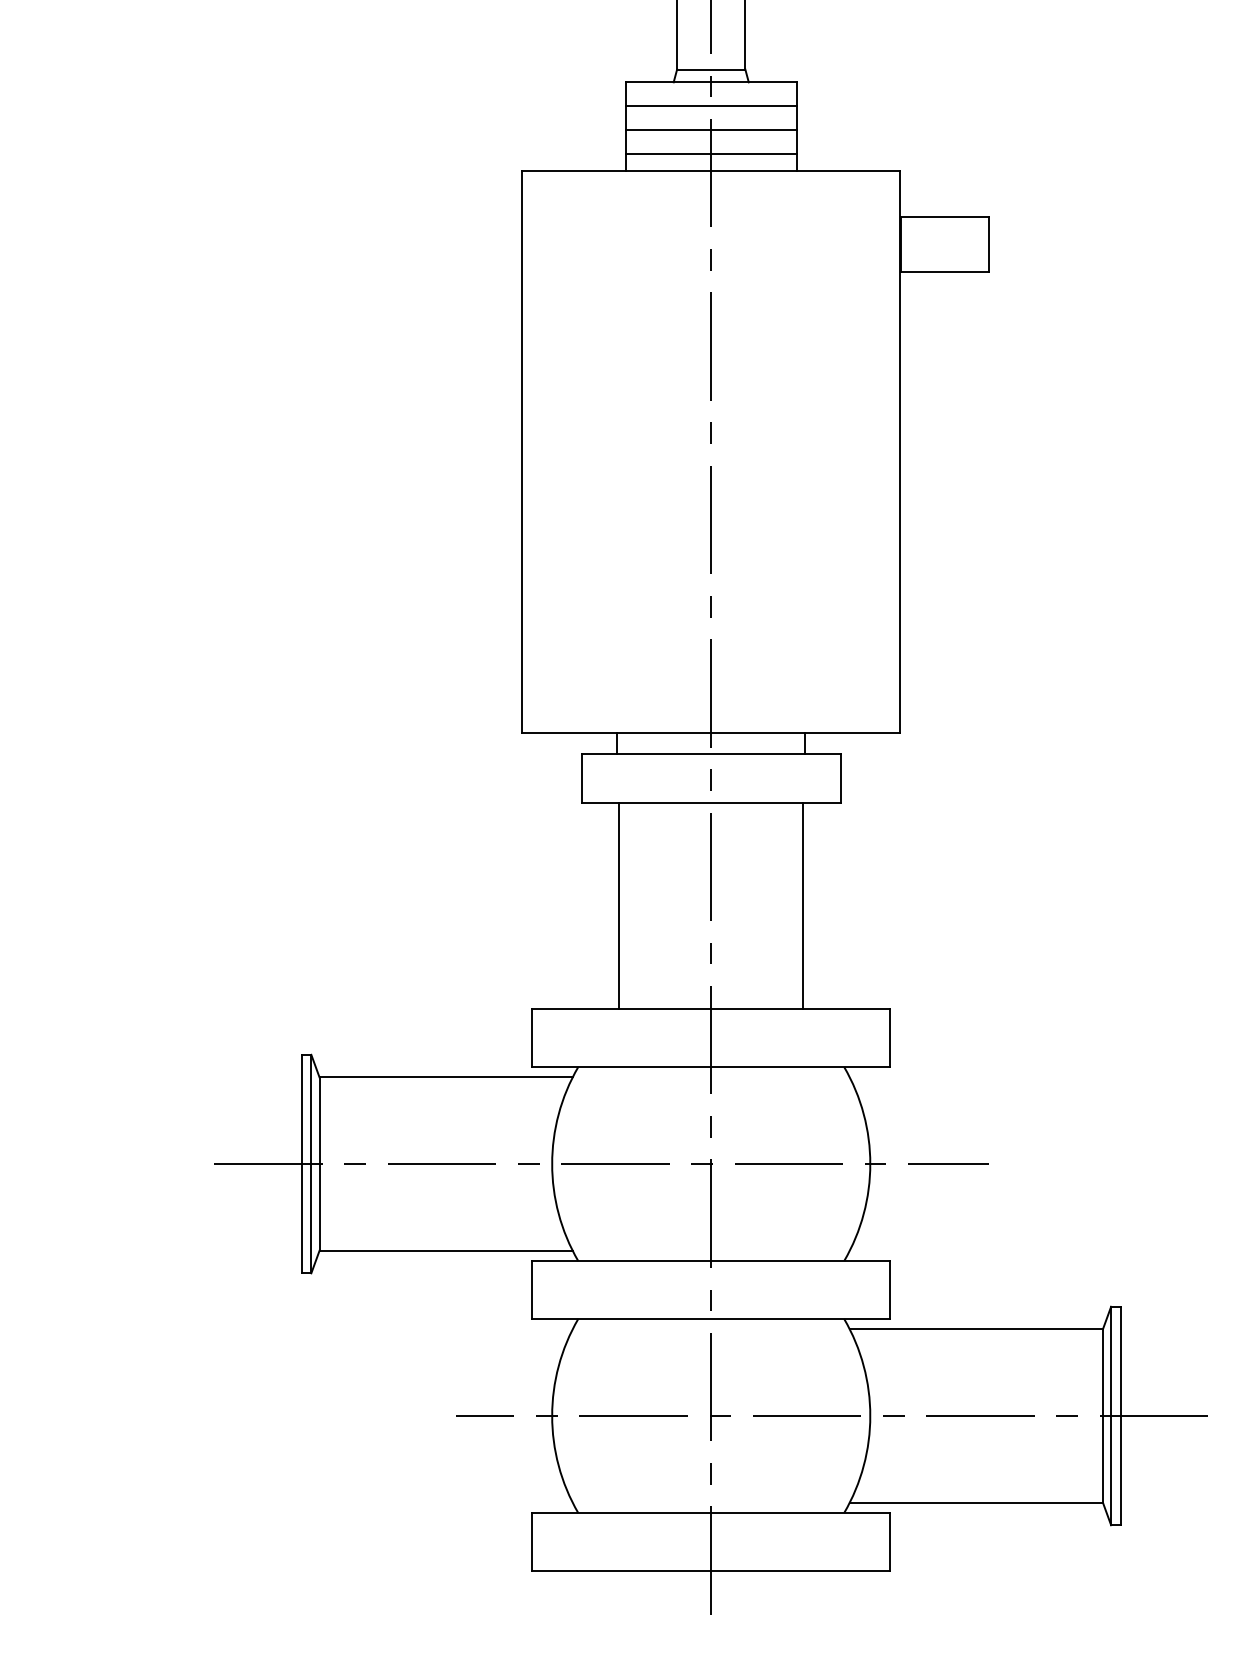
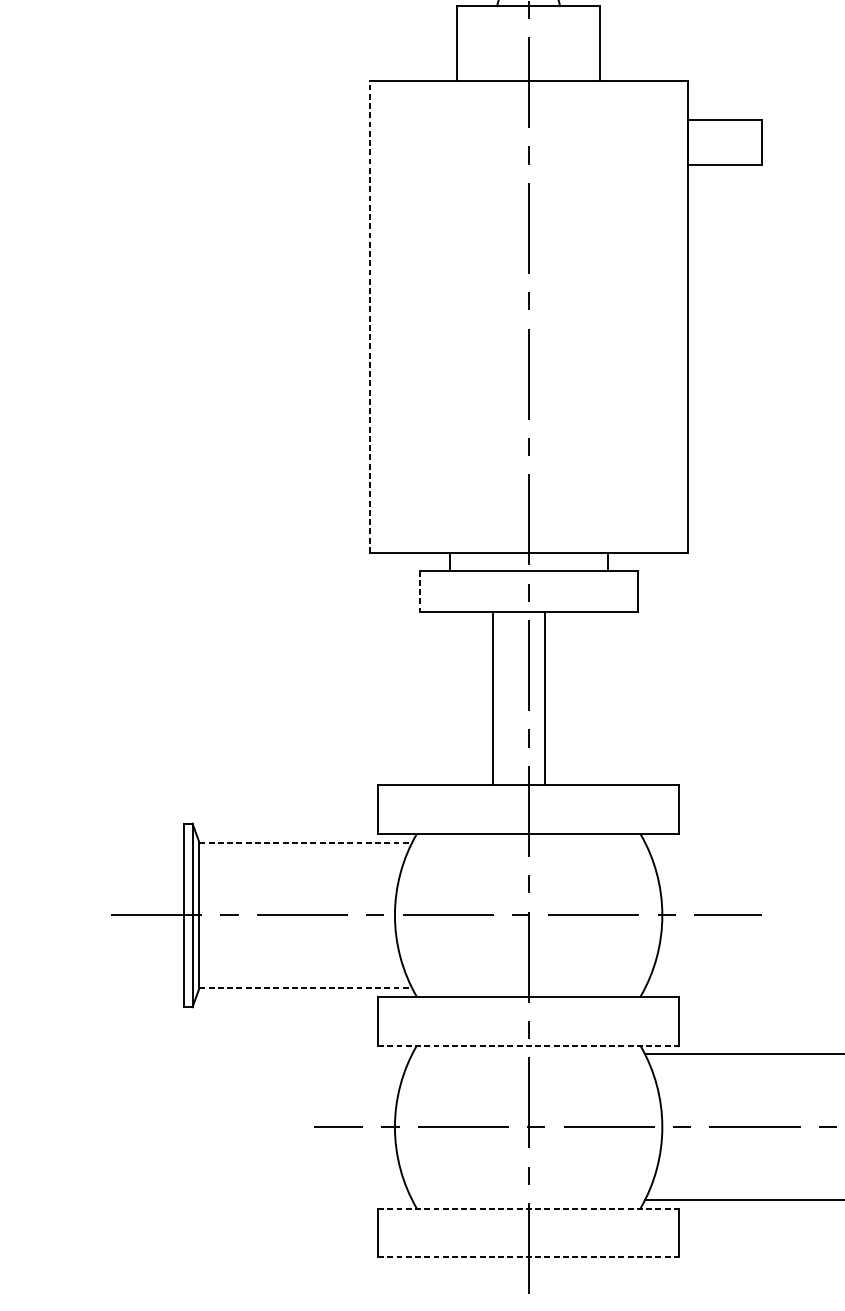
line: (710, 106) -> (528, 26), removed
line: (710, 130) -> (528, 46), removed
line: (710, 154) -> (528, 66), removed
line: (522, 451) -> (370, 316), solid -> dashed
line: (581, 778) -> (419, 591), solid -> dashed
line: (619, 906) -> (493, 698), moved
line: (803, 906) -> (544, 698), moved
line: (446, 1077) -> (306, 842), solid -> dashed
line: (446, 1250) -> (306, 988), solid -> dashed
line: (711, 1319) -> (528, 1046), solid -> dashed
line: (711, 1512) -> (528, 1208), solid -> dashed
line: (711, 1570) -> (528, 1257), solid -> dashed

